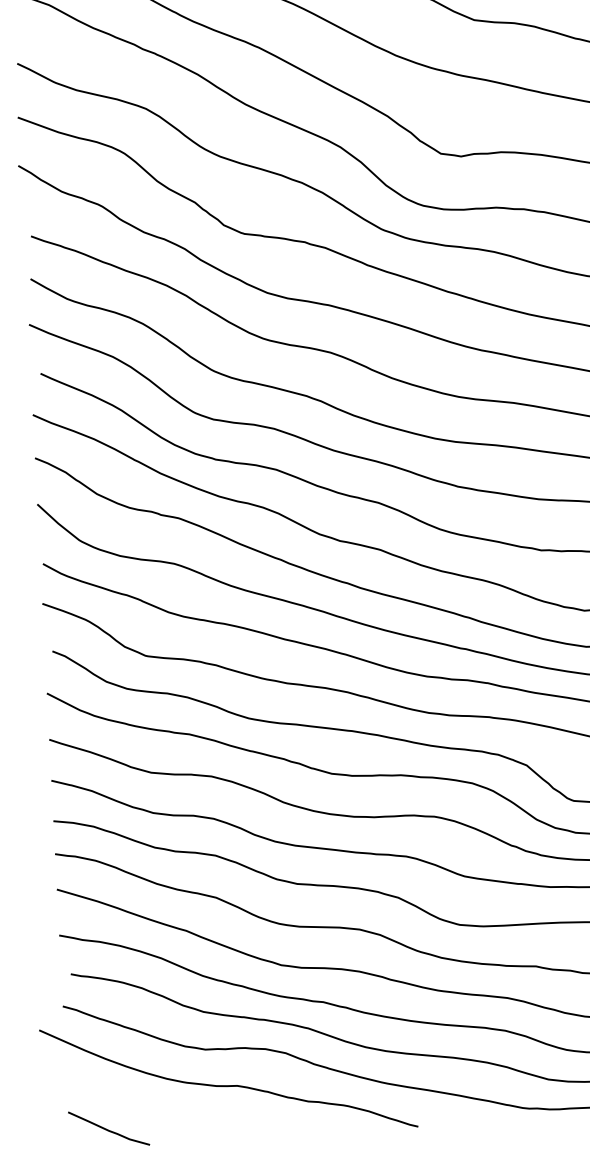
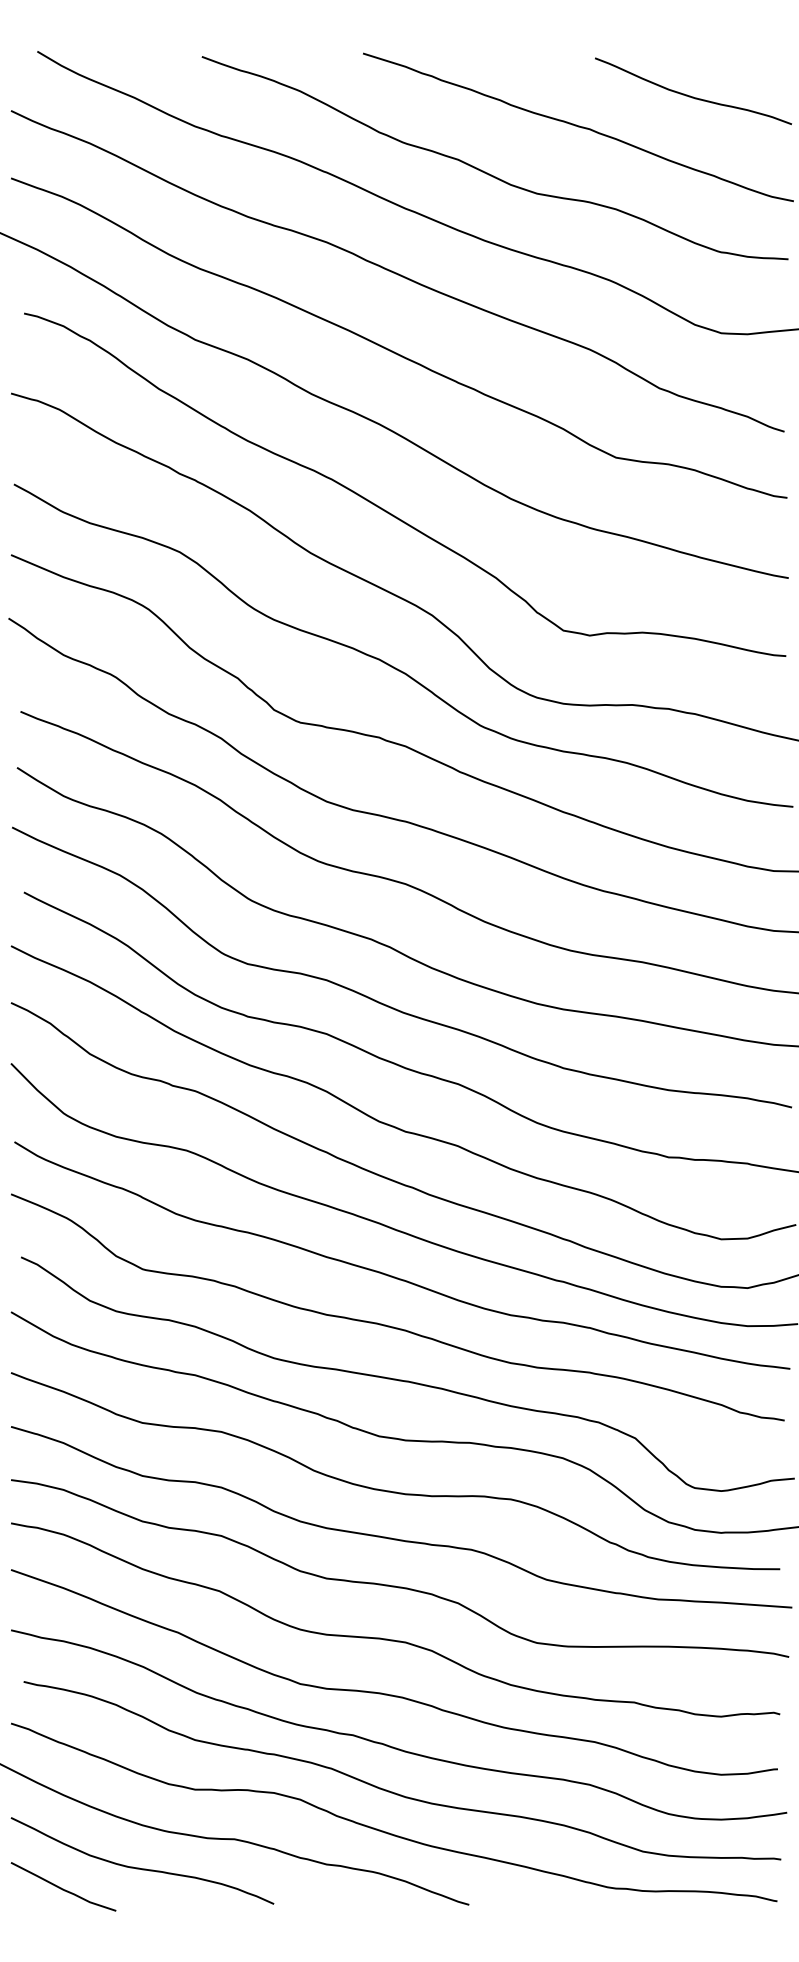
curve: (166, 1110) -> (139, 1867), added

